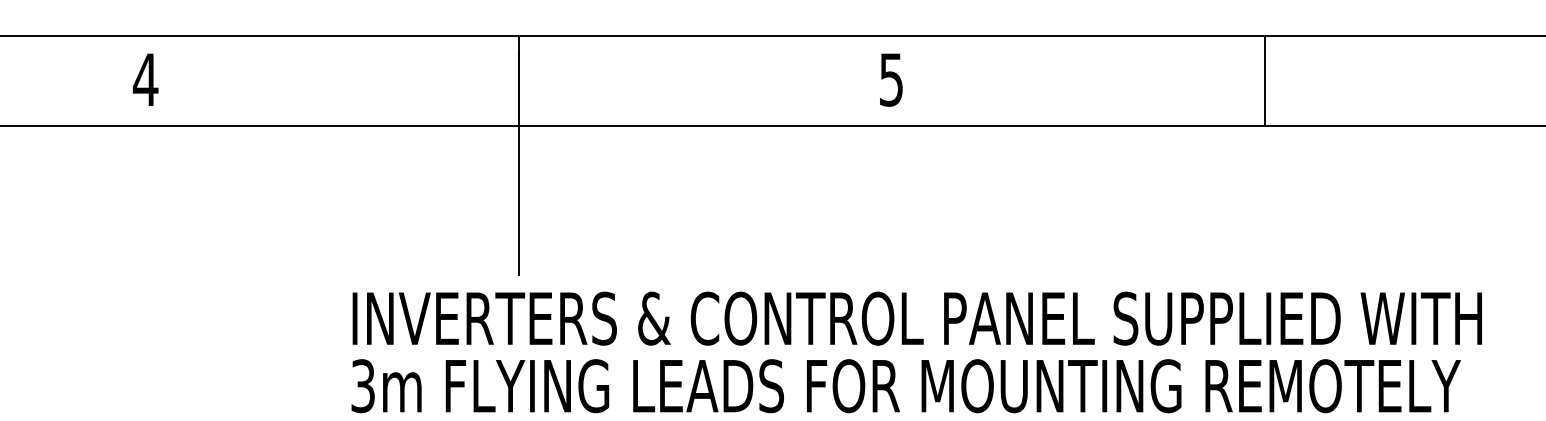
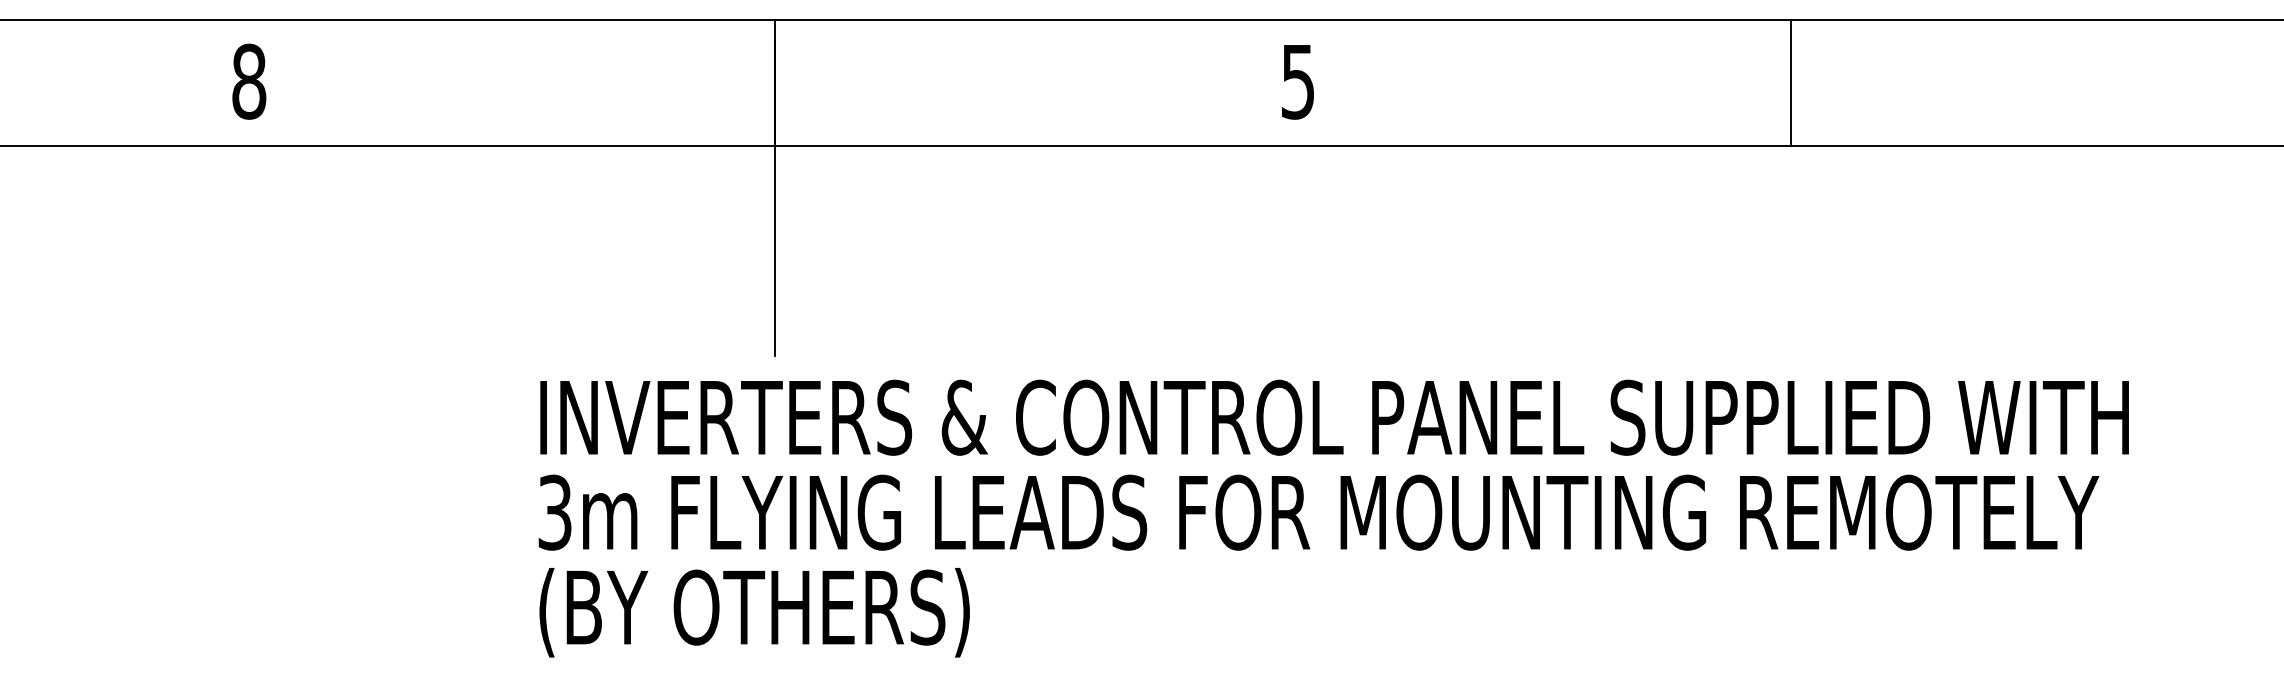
text: (145, 79) -> (249, 81), 4 -> 8
line: (1264, 81) -> (1790, 83), moved

